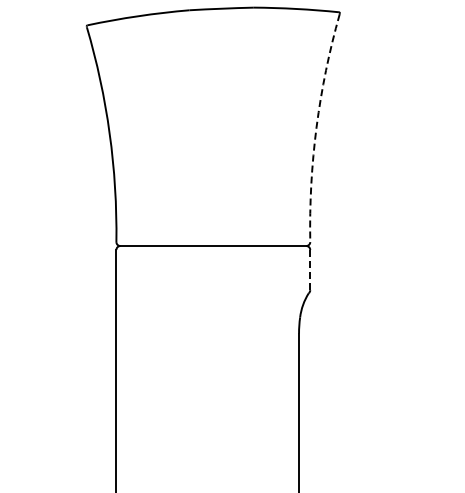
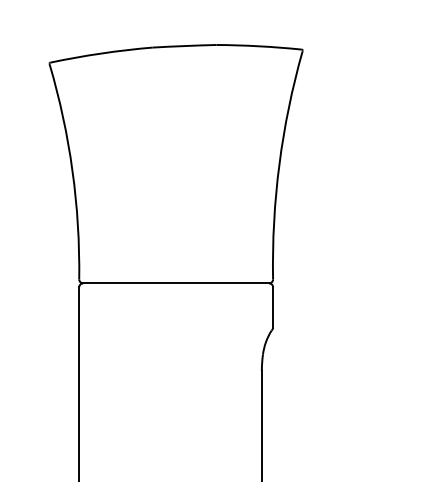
arc: (316, 127) -> (279, 164), dashed -> solid
line: (310, 270) -> (273, 307), dashed -> solid

